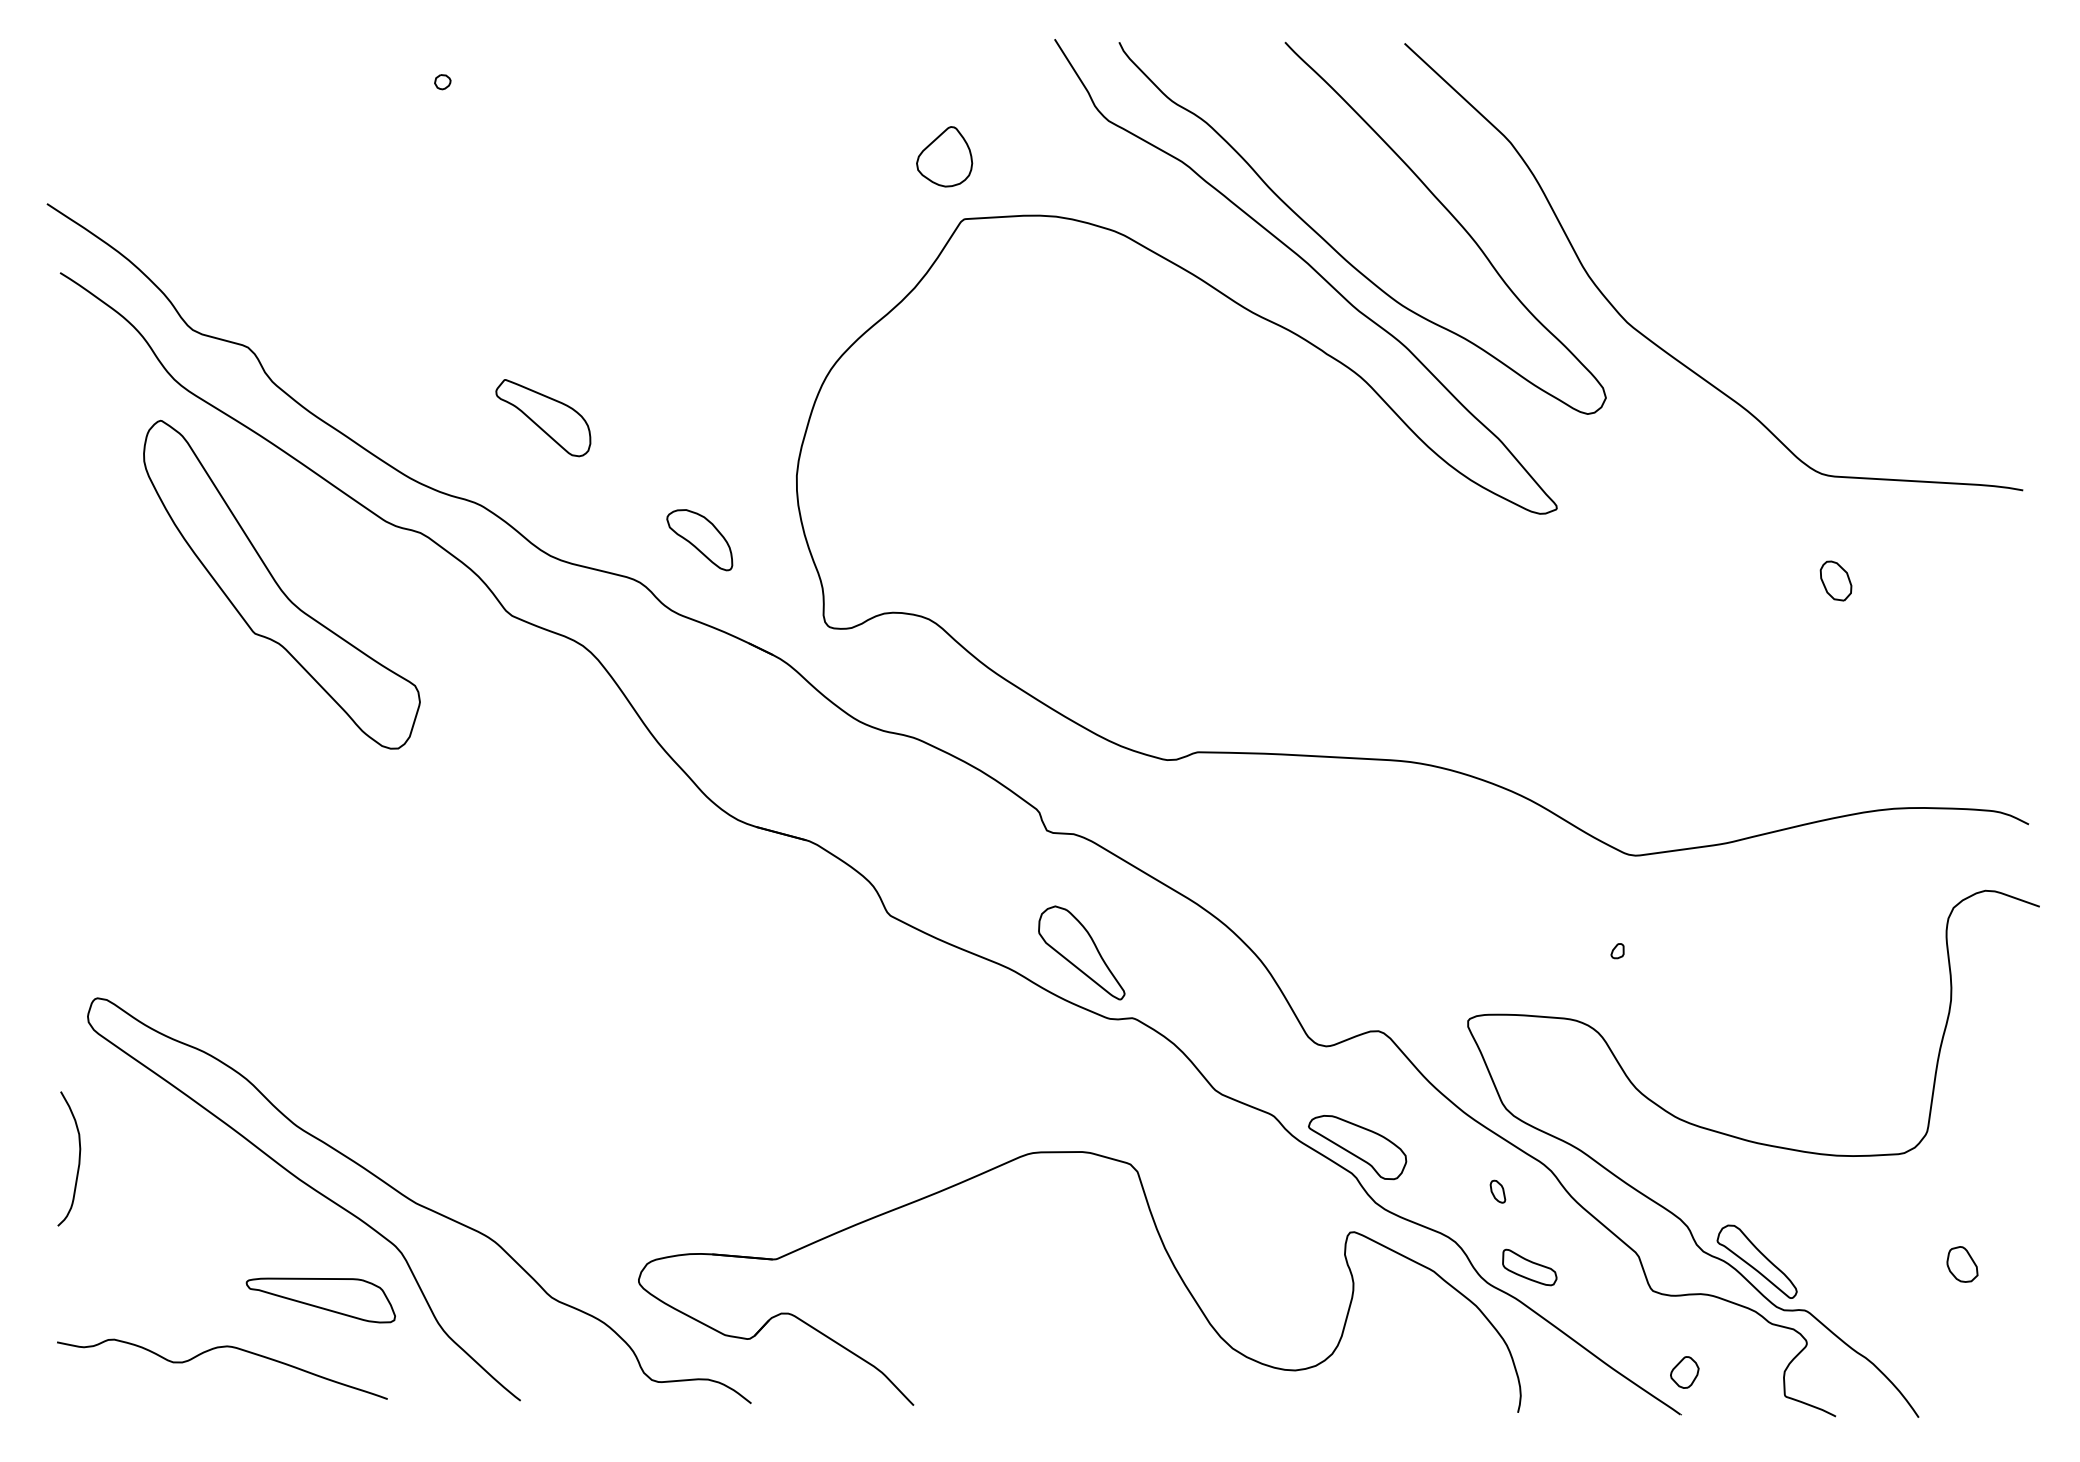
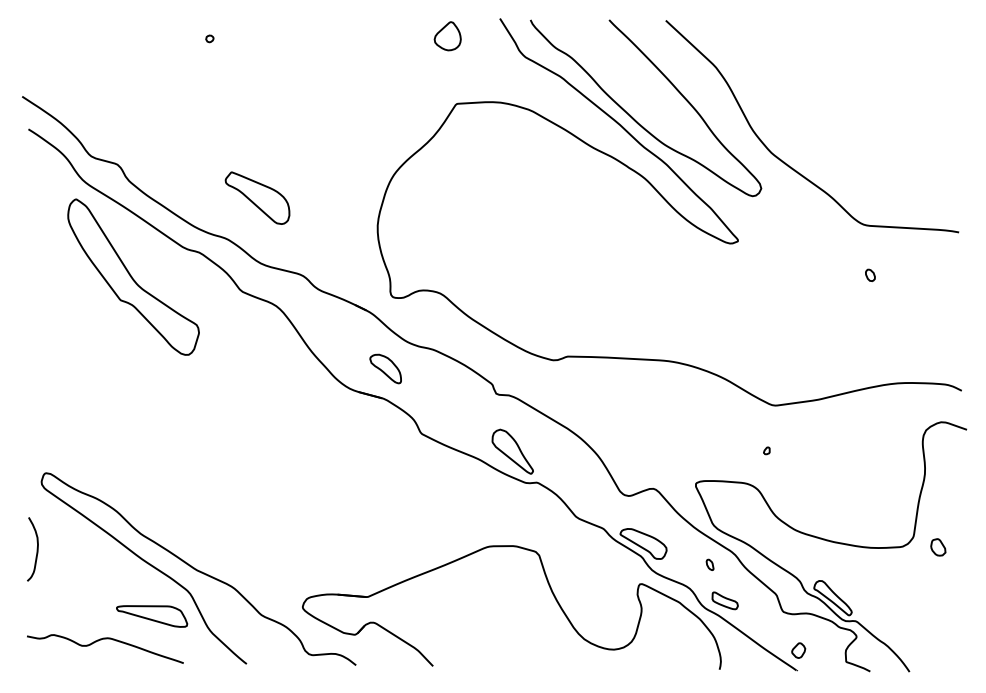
part: (944, 157) -> (447, 36), moved
part: (543, 416) -> (257, 197), size x1.43
part: (699, 539) -> (385, 368), moved
part: (1836, 581) -> (870, 275), size x0.62
part: (1962, 1264) -> (938, 547), moved

